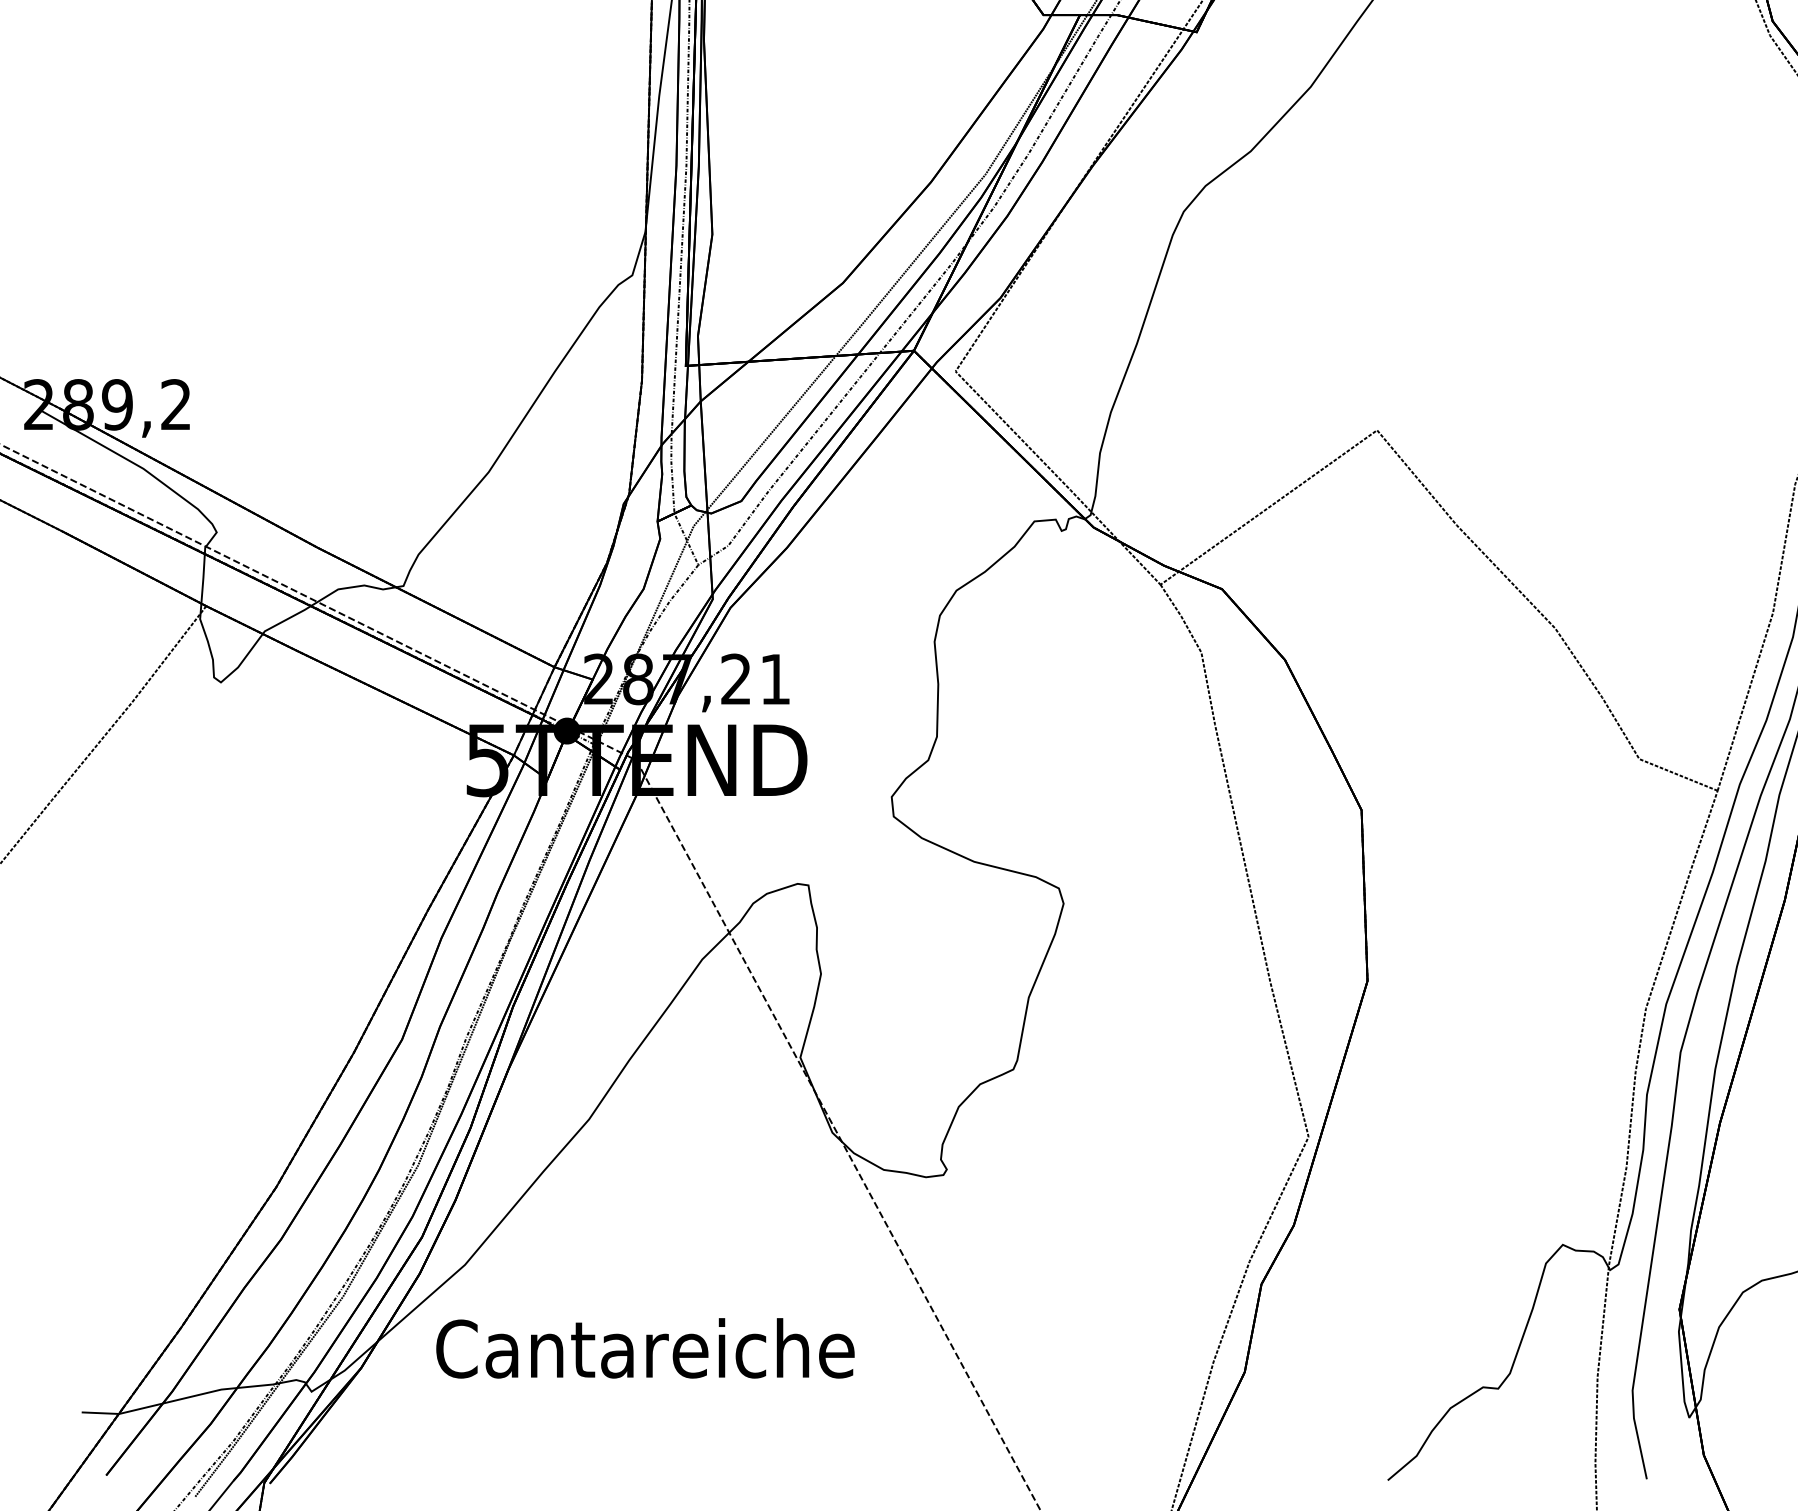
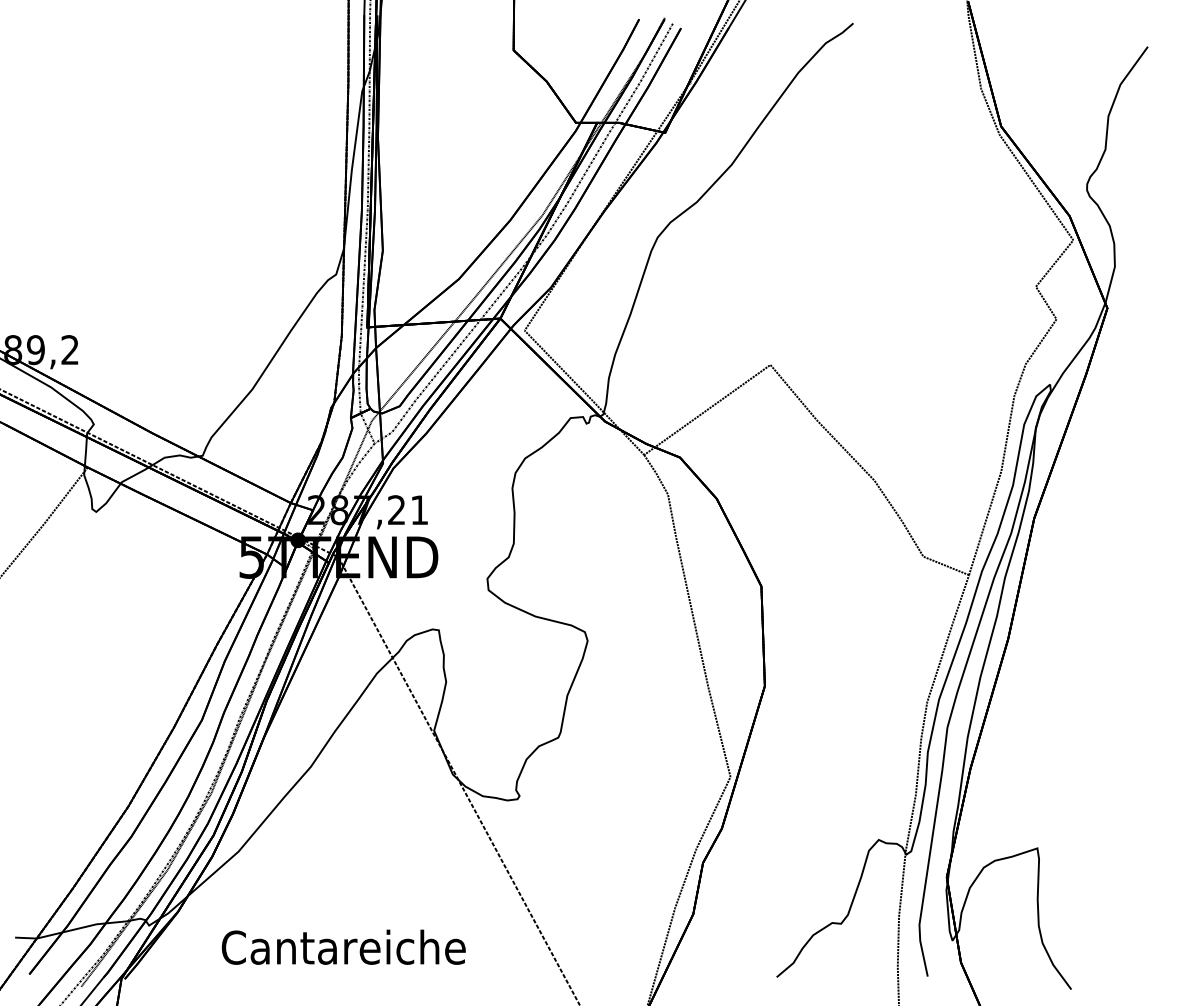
text: (644, 1347) -> (343, 946), moved

